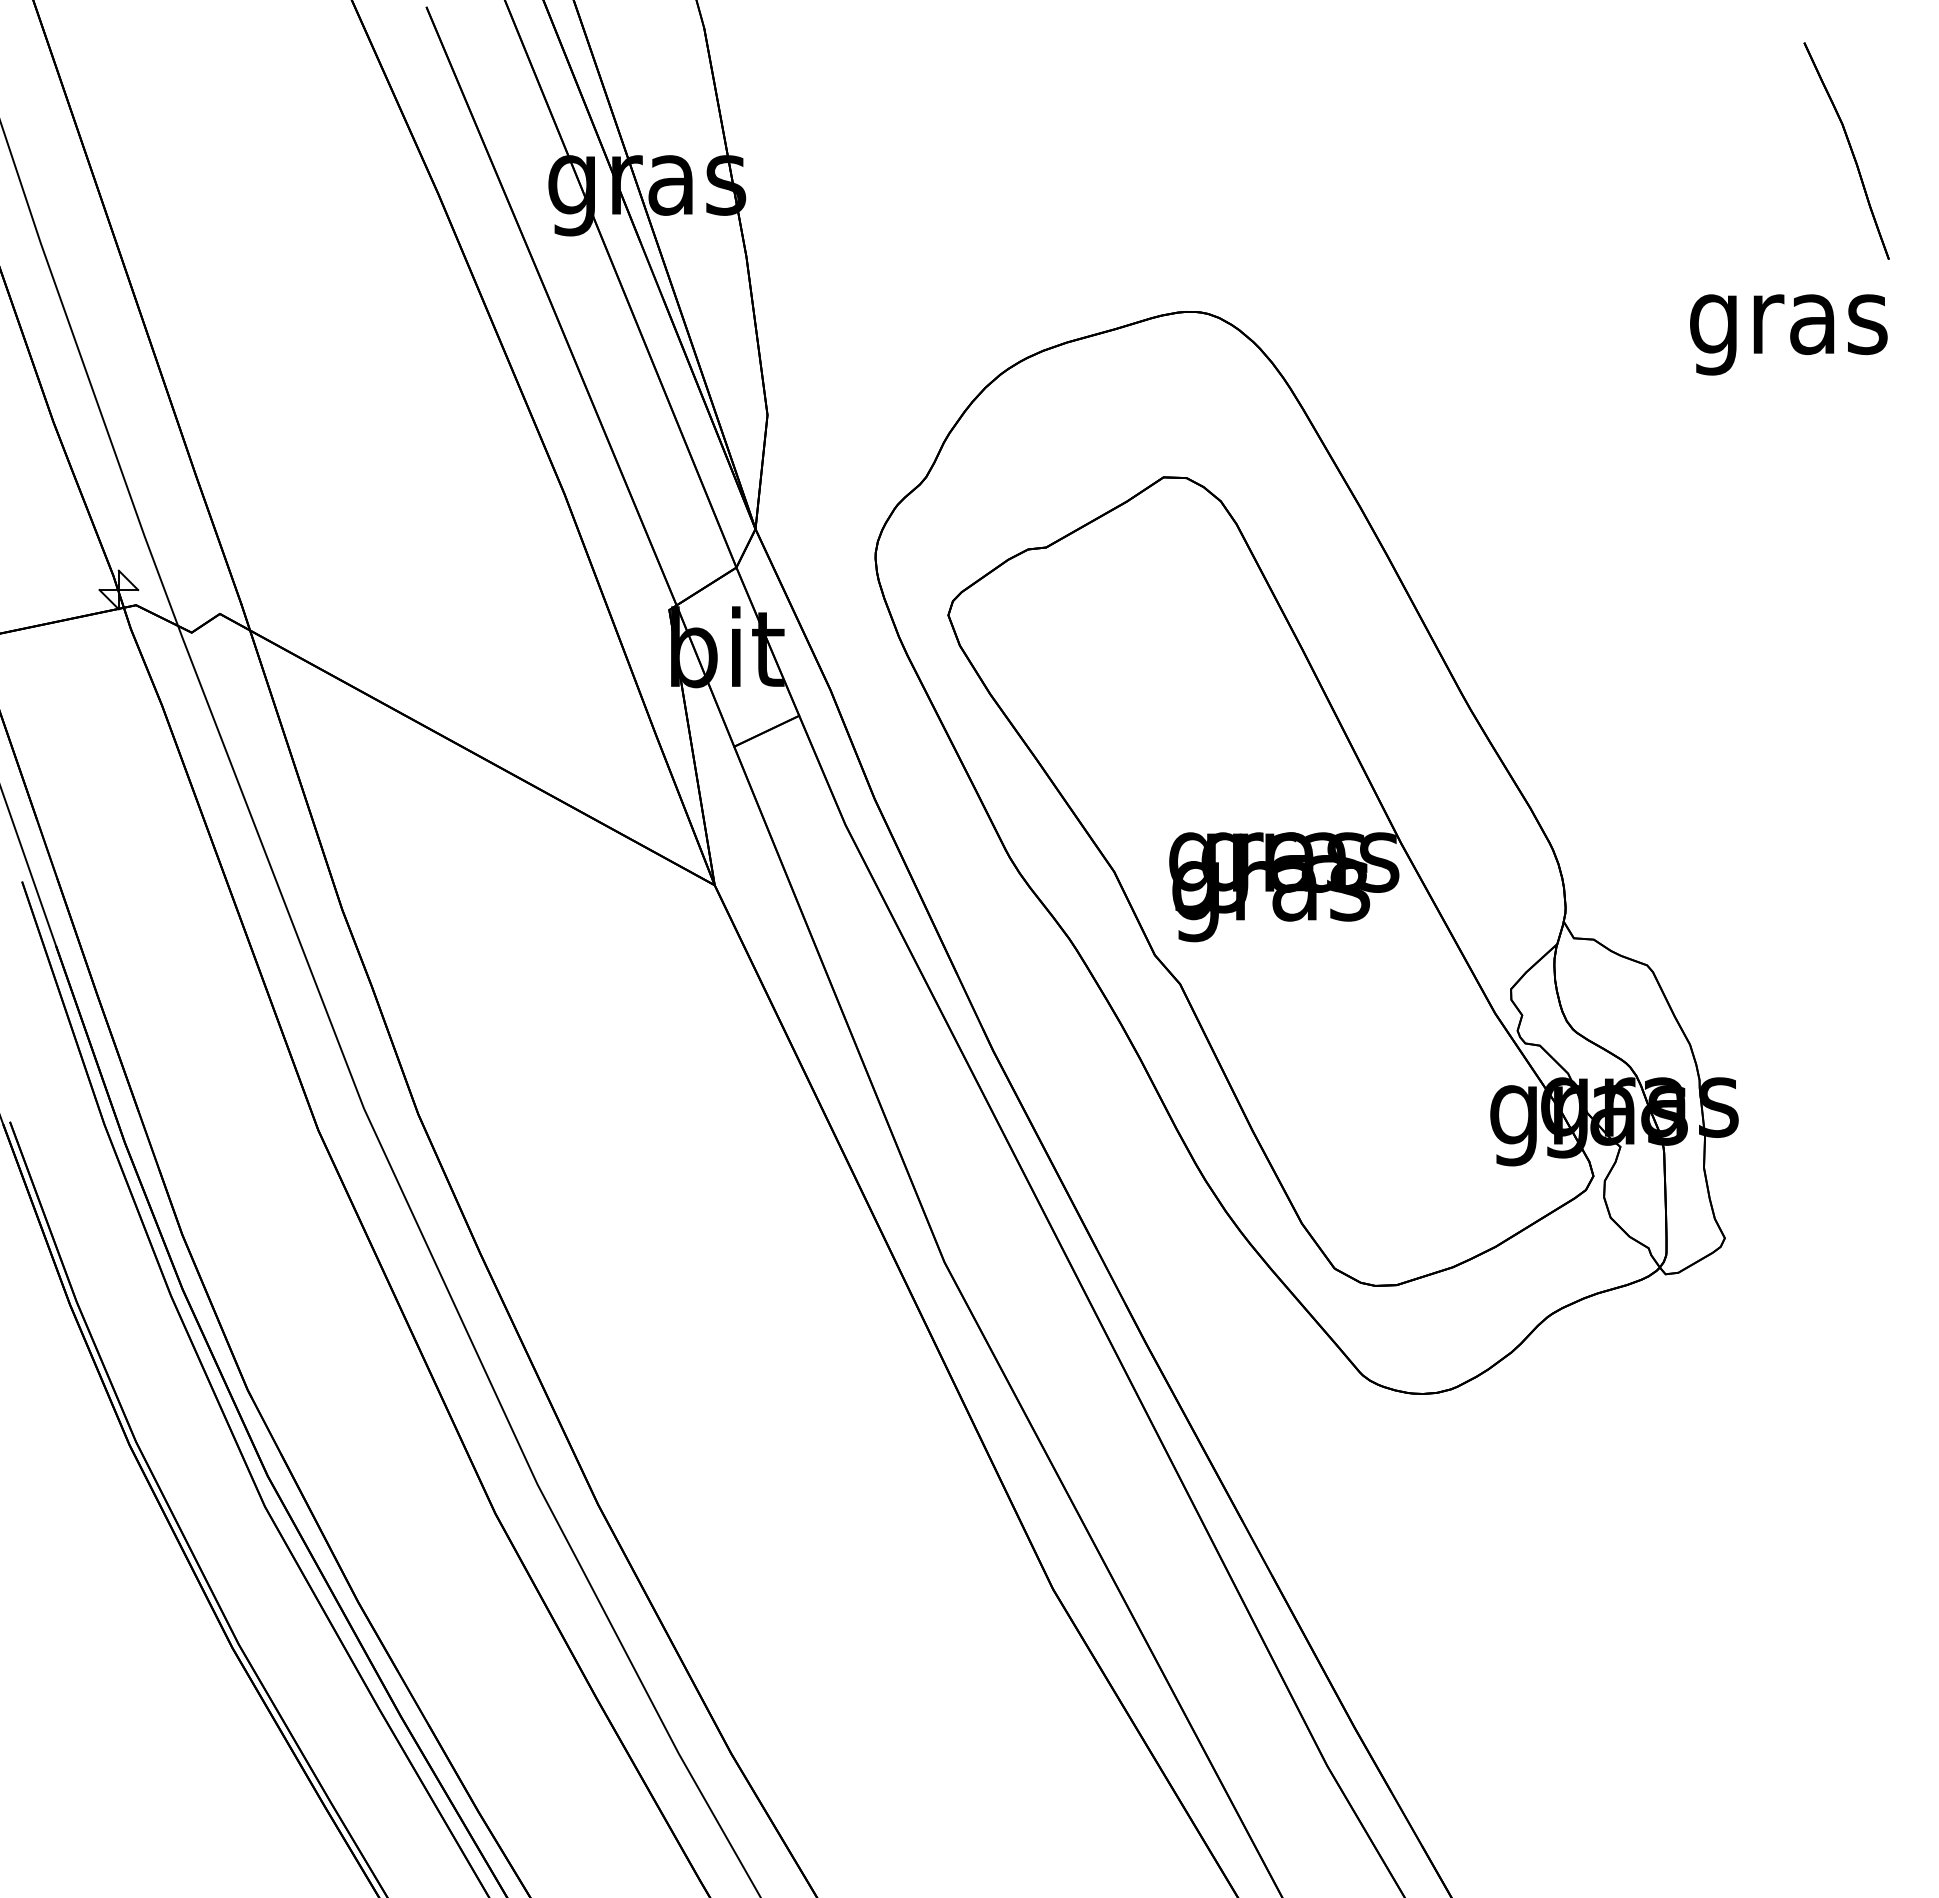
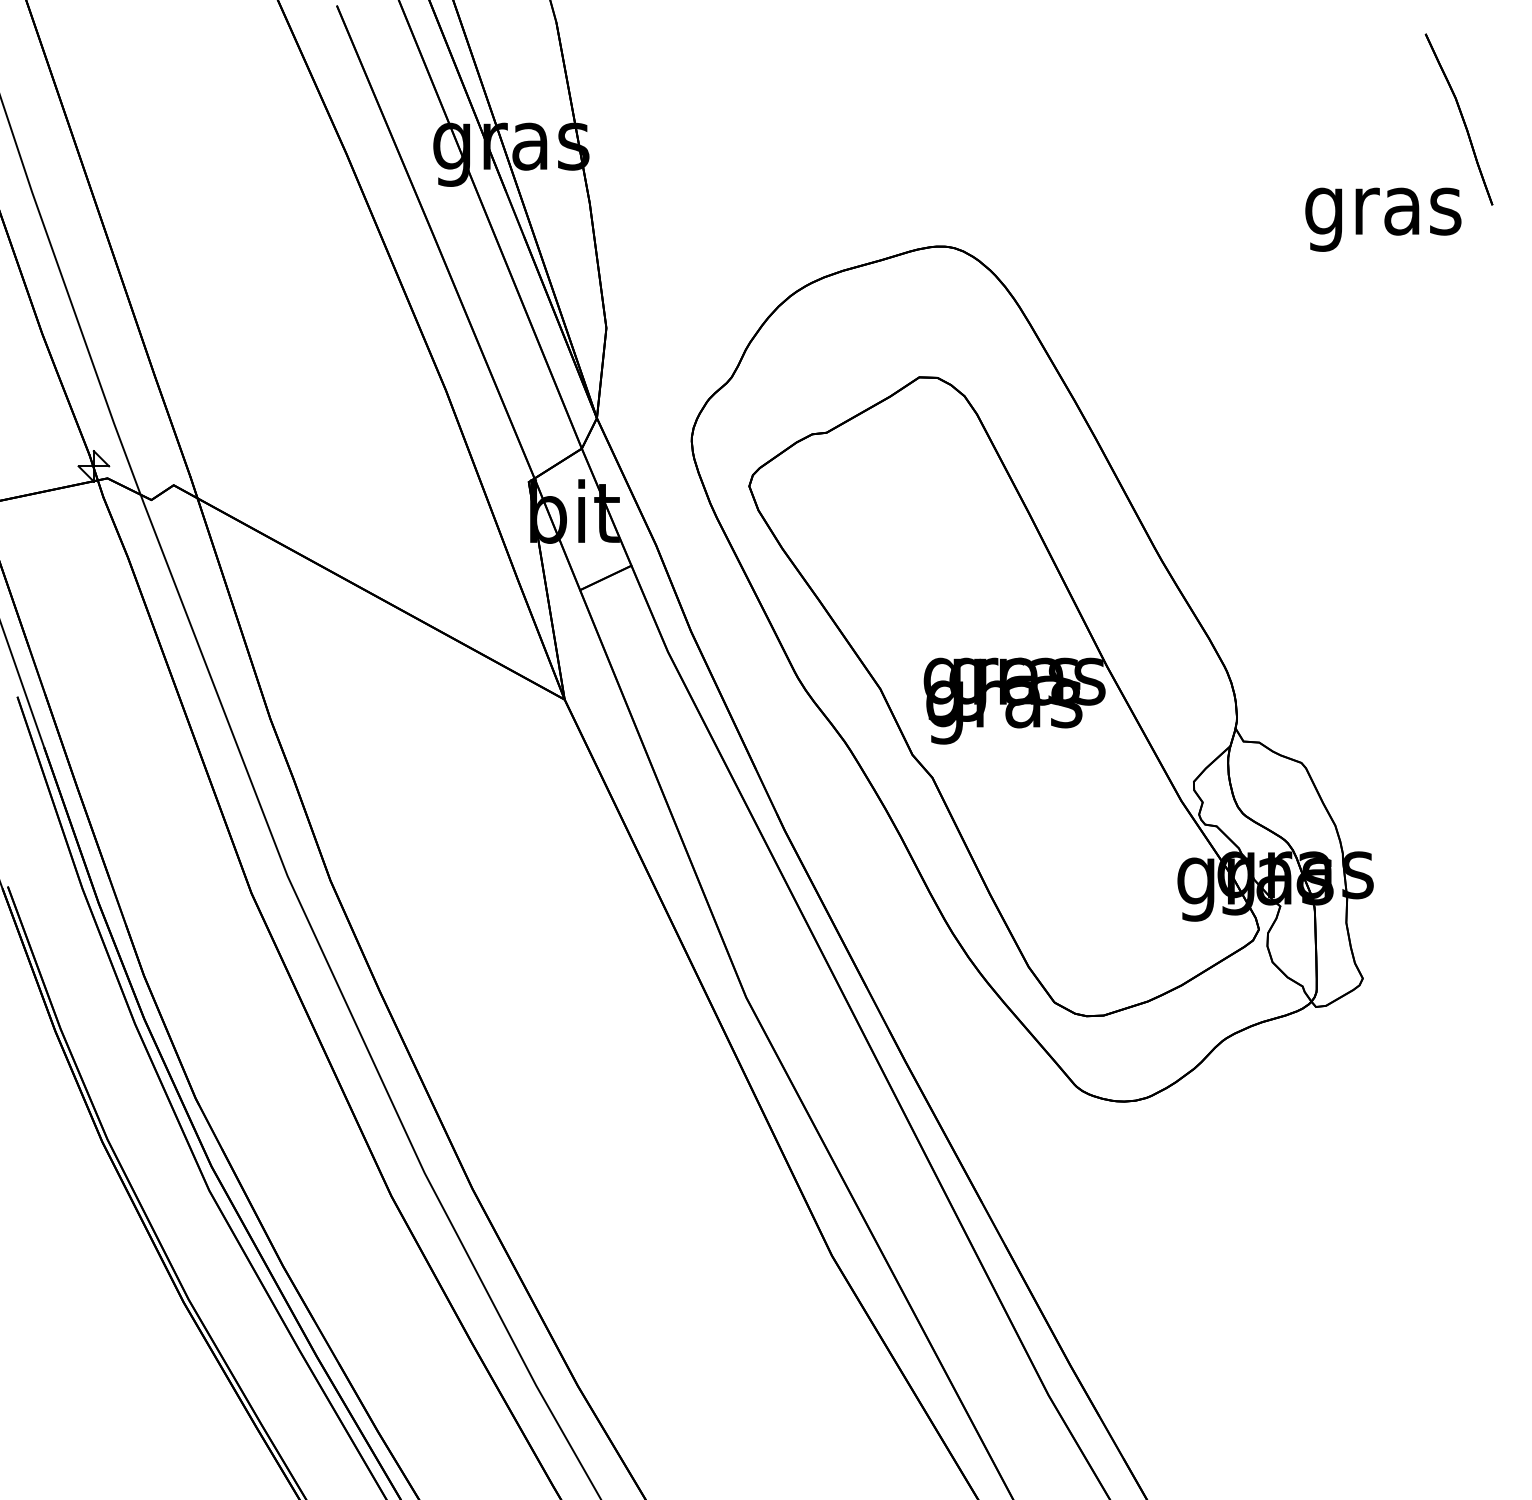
text: (1788, 334) -> (1383, 219), moved

